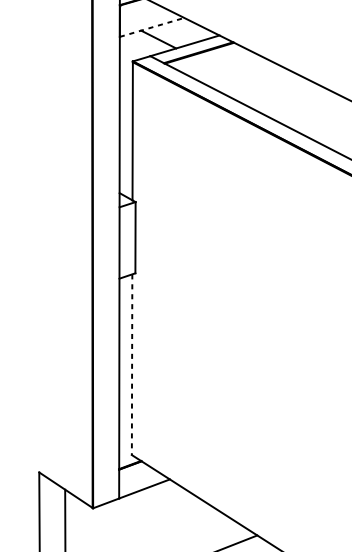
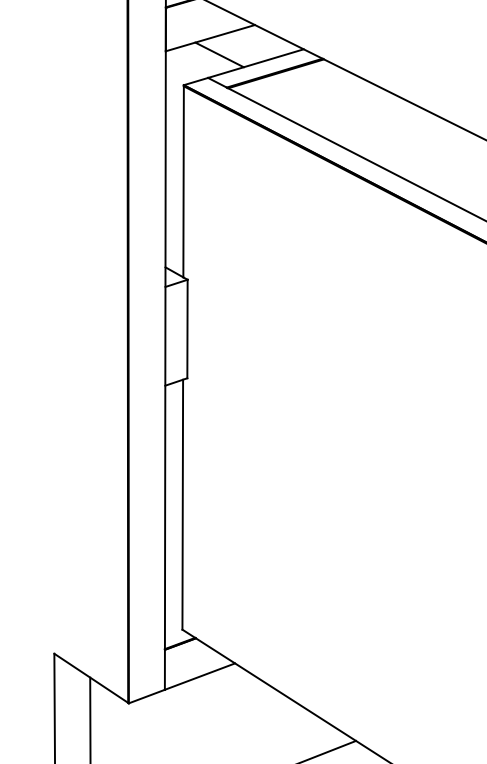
line: (152, 27) -> (210, 38), dashed -> solid
line: (131, 364) -> (182, 504), dashed -> solid

